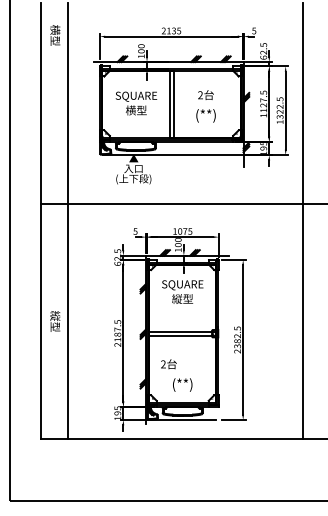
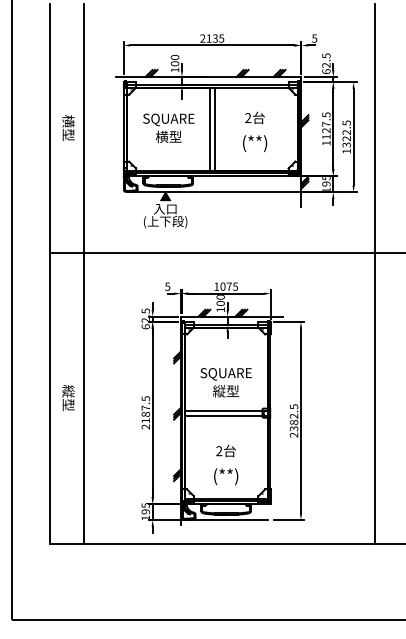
text: (55, 34) -> (68, 127), moved
text: (182, 291) -> (225, 382), moved
text: (168, 363) -> (225, 450), moved

